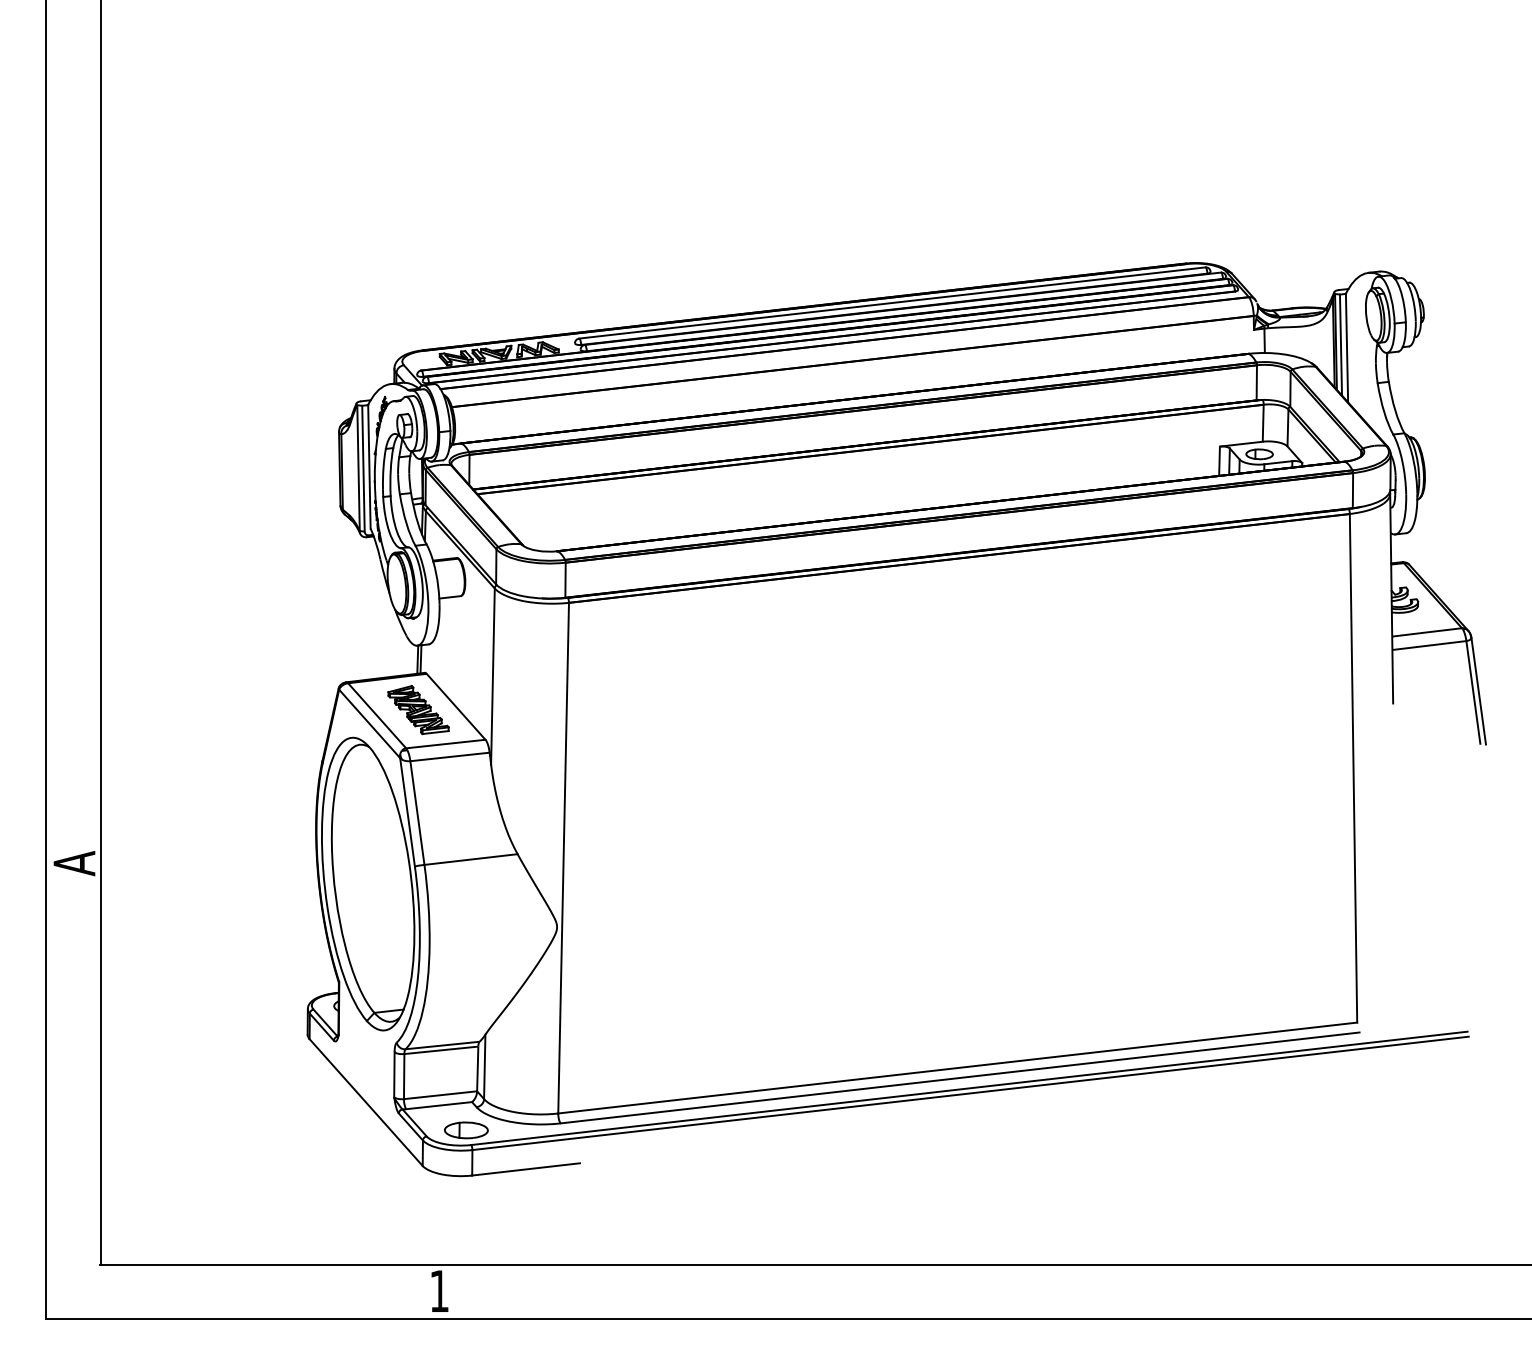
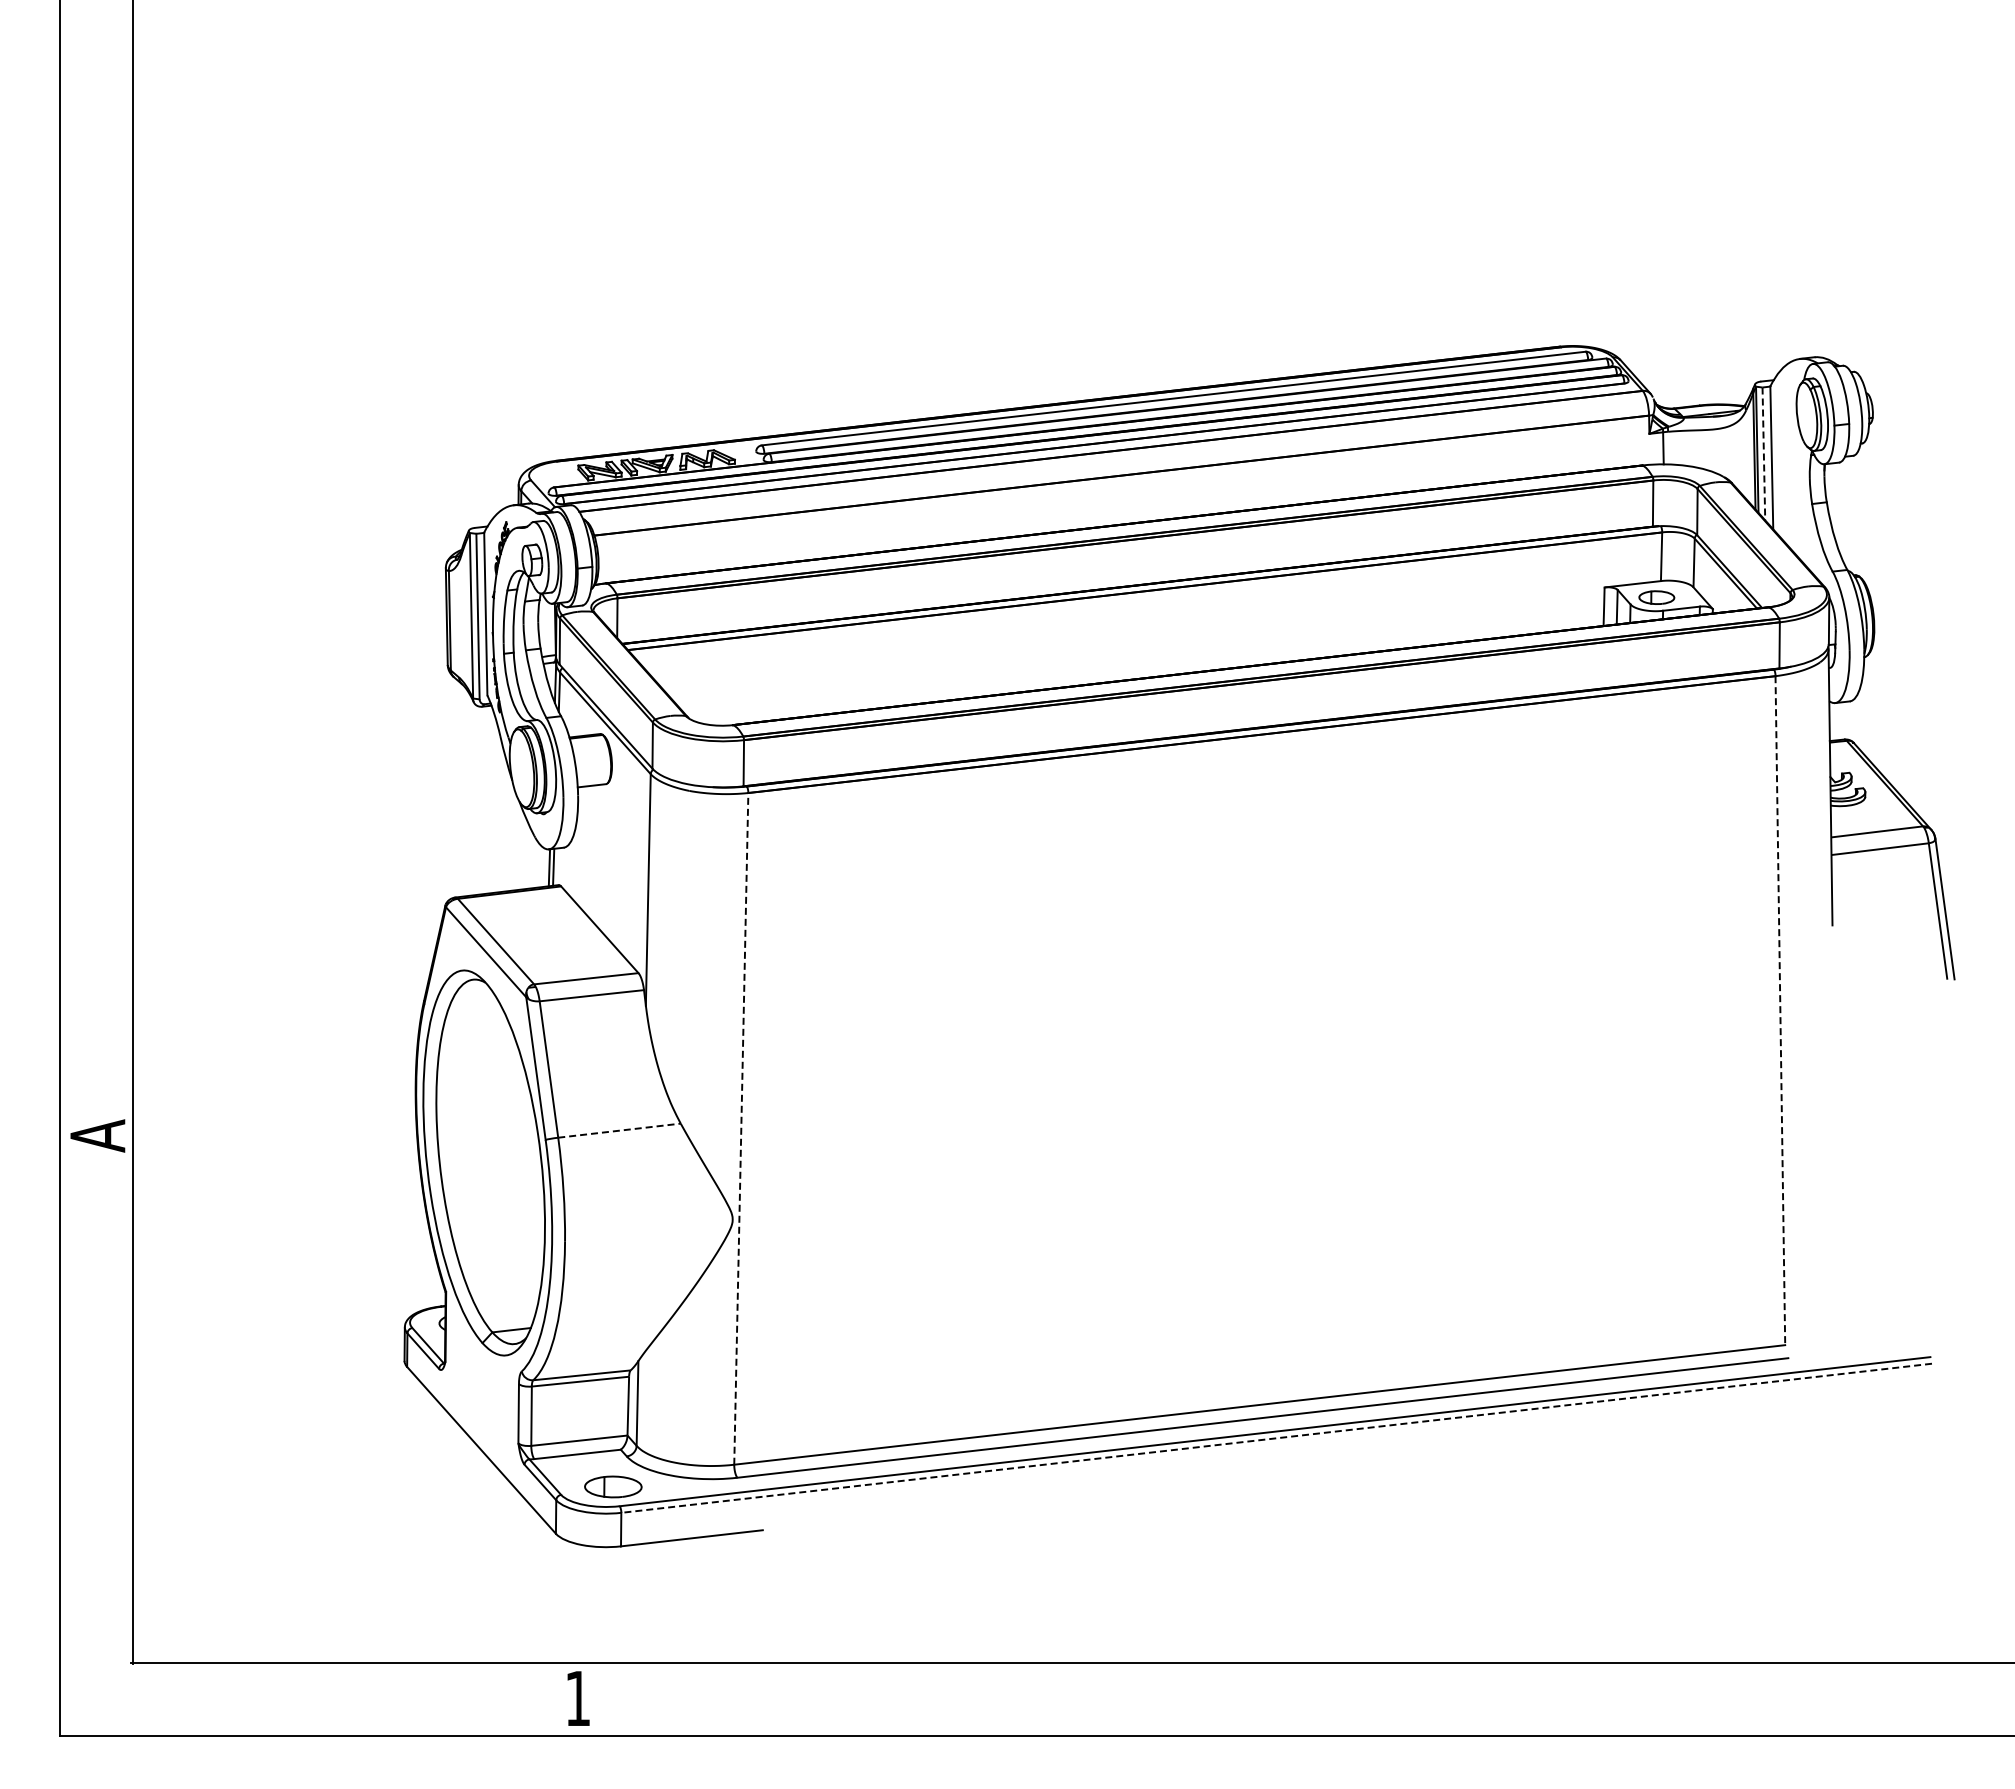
line: (1340, 345) -> (1763, 454), solid -> dashed
part: (417, 709) -> (549, 933), removed
line: (1353, 768) -> (1780, 1010), solid -> dashed
line: (563, 857) -> (741, 1128), solid -> dashed
line: (471, 859) -> (619, 1130), solid -> dashed
line: (970, 1093) -> (1276, 1438), solid -> dashed

